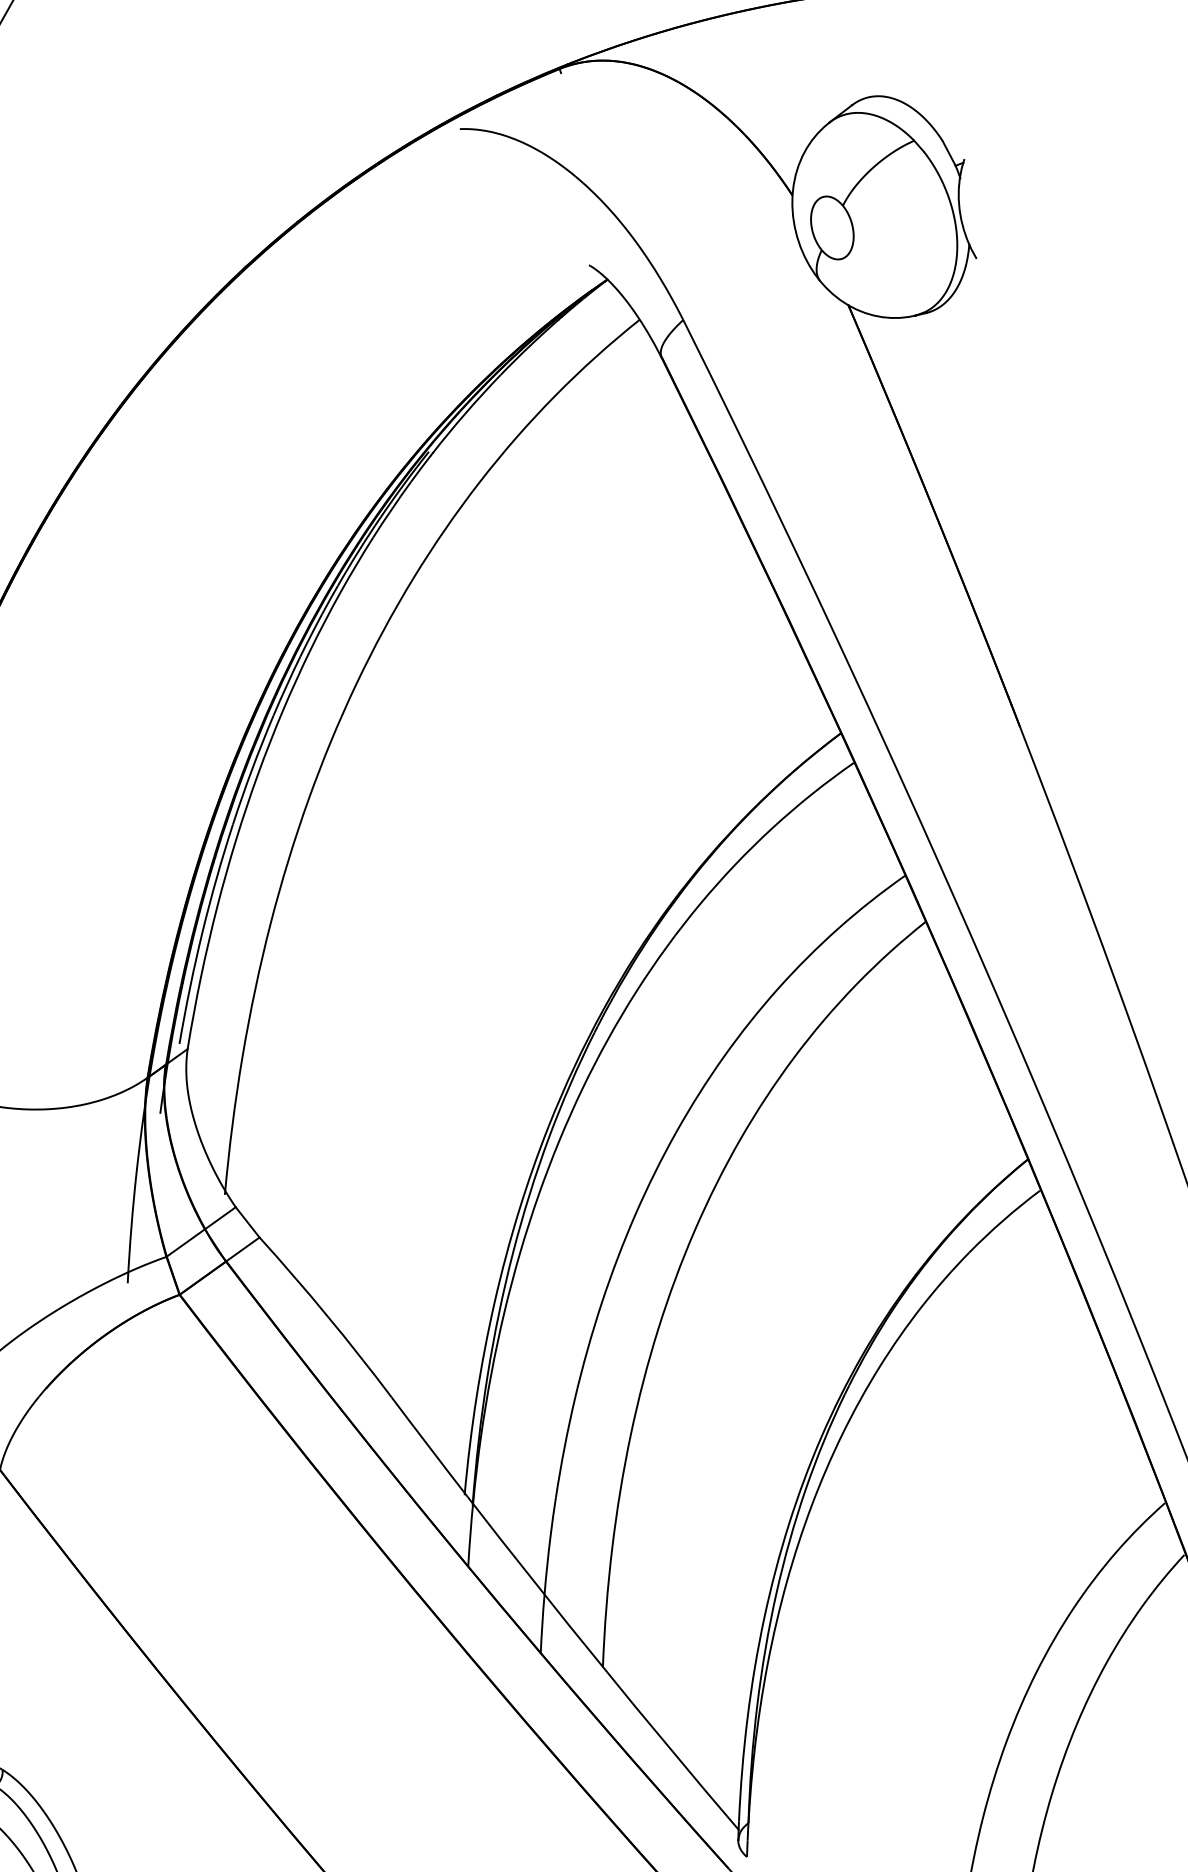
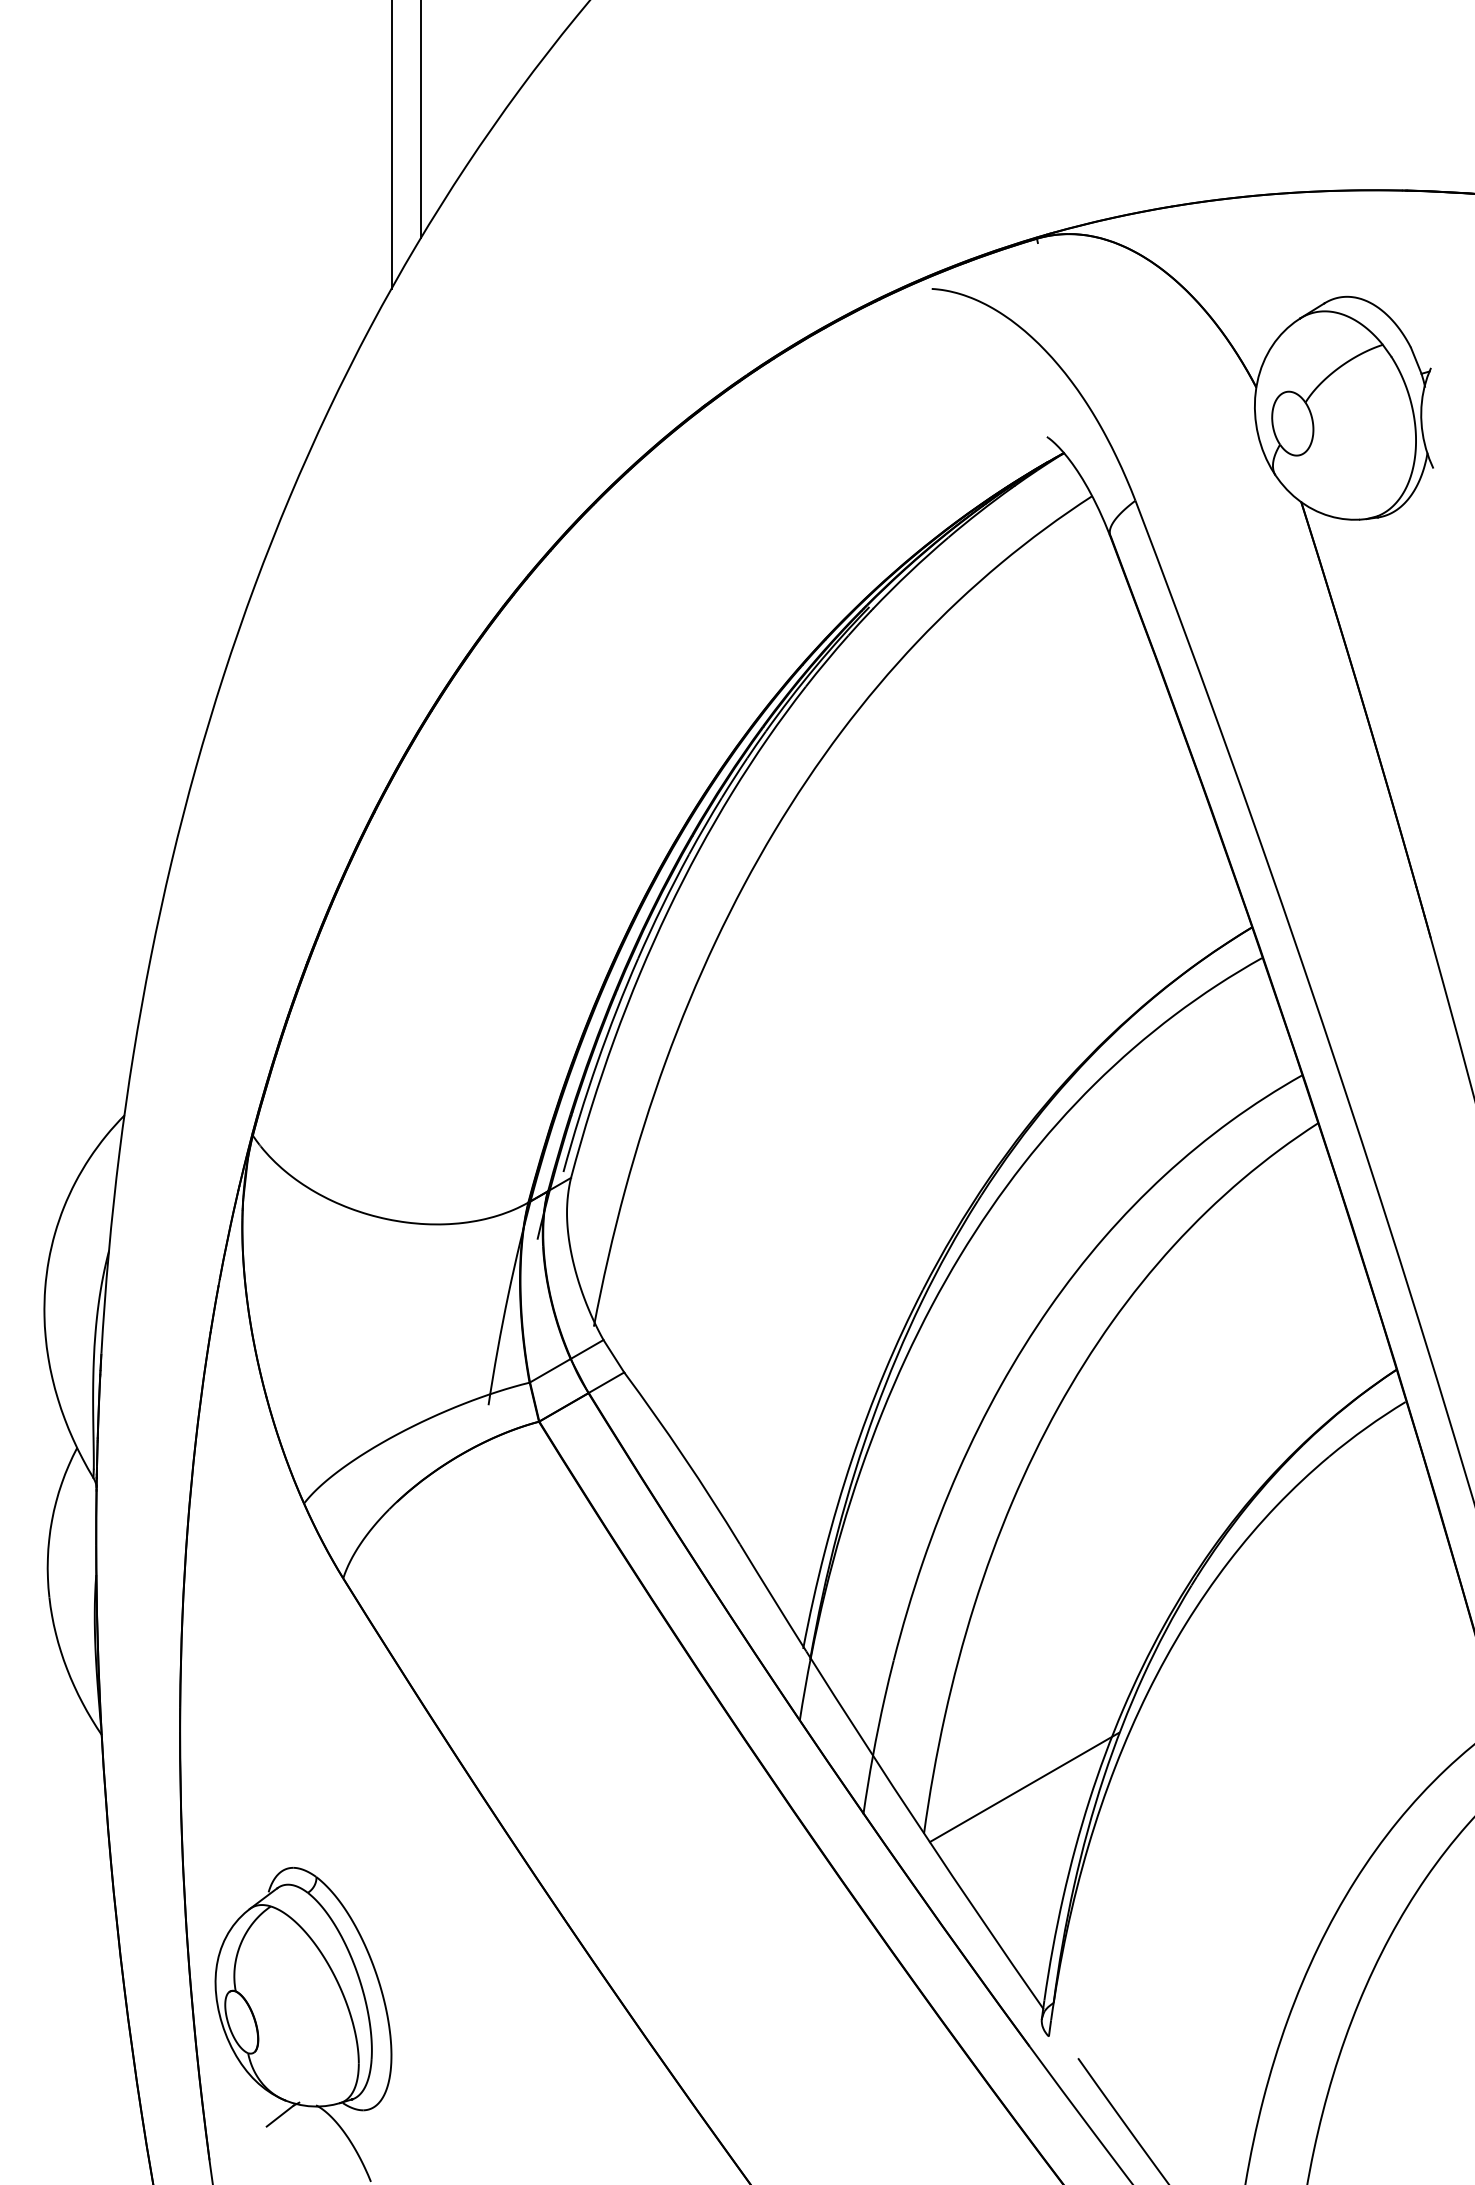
line: (697, 1611) -> (1023, 1787), added

